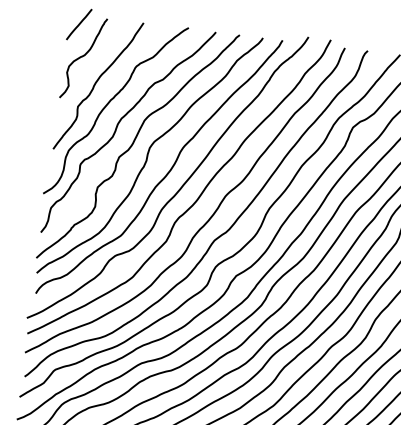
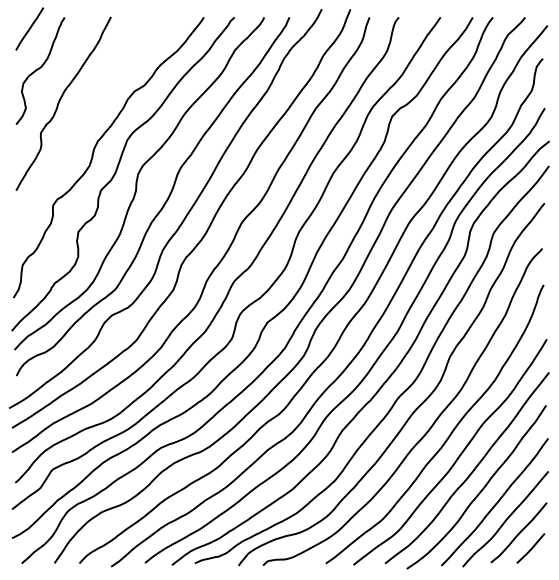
curve: (109, 103) -> (80, 123), removed

